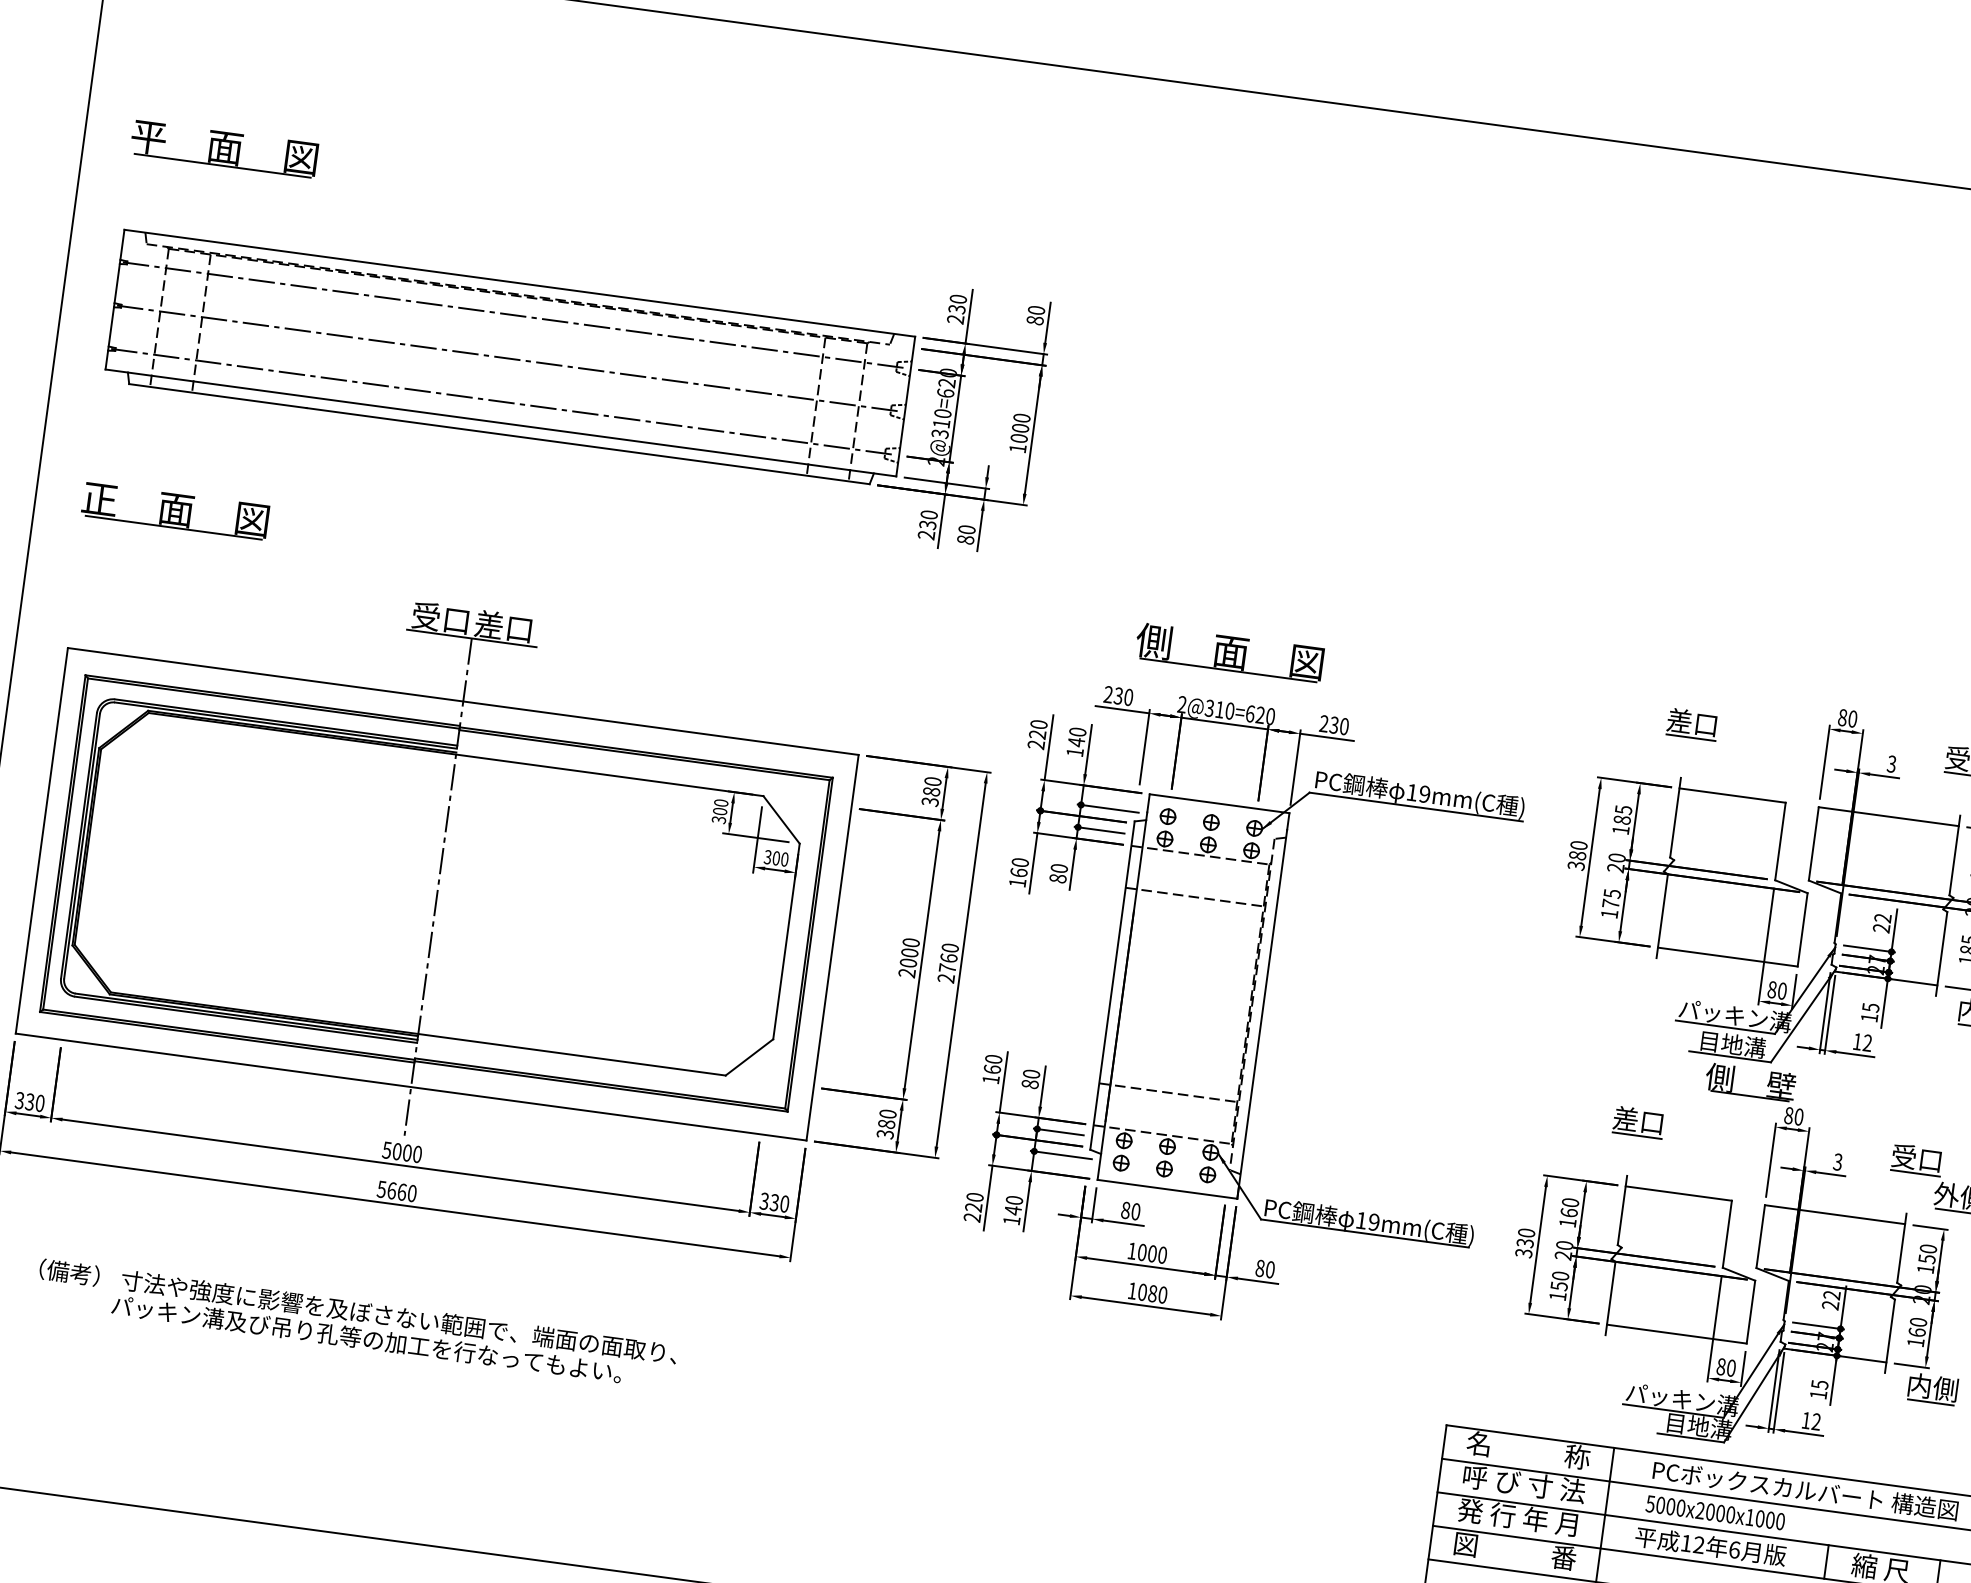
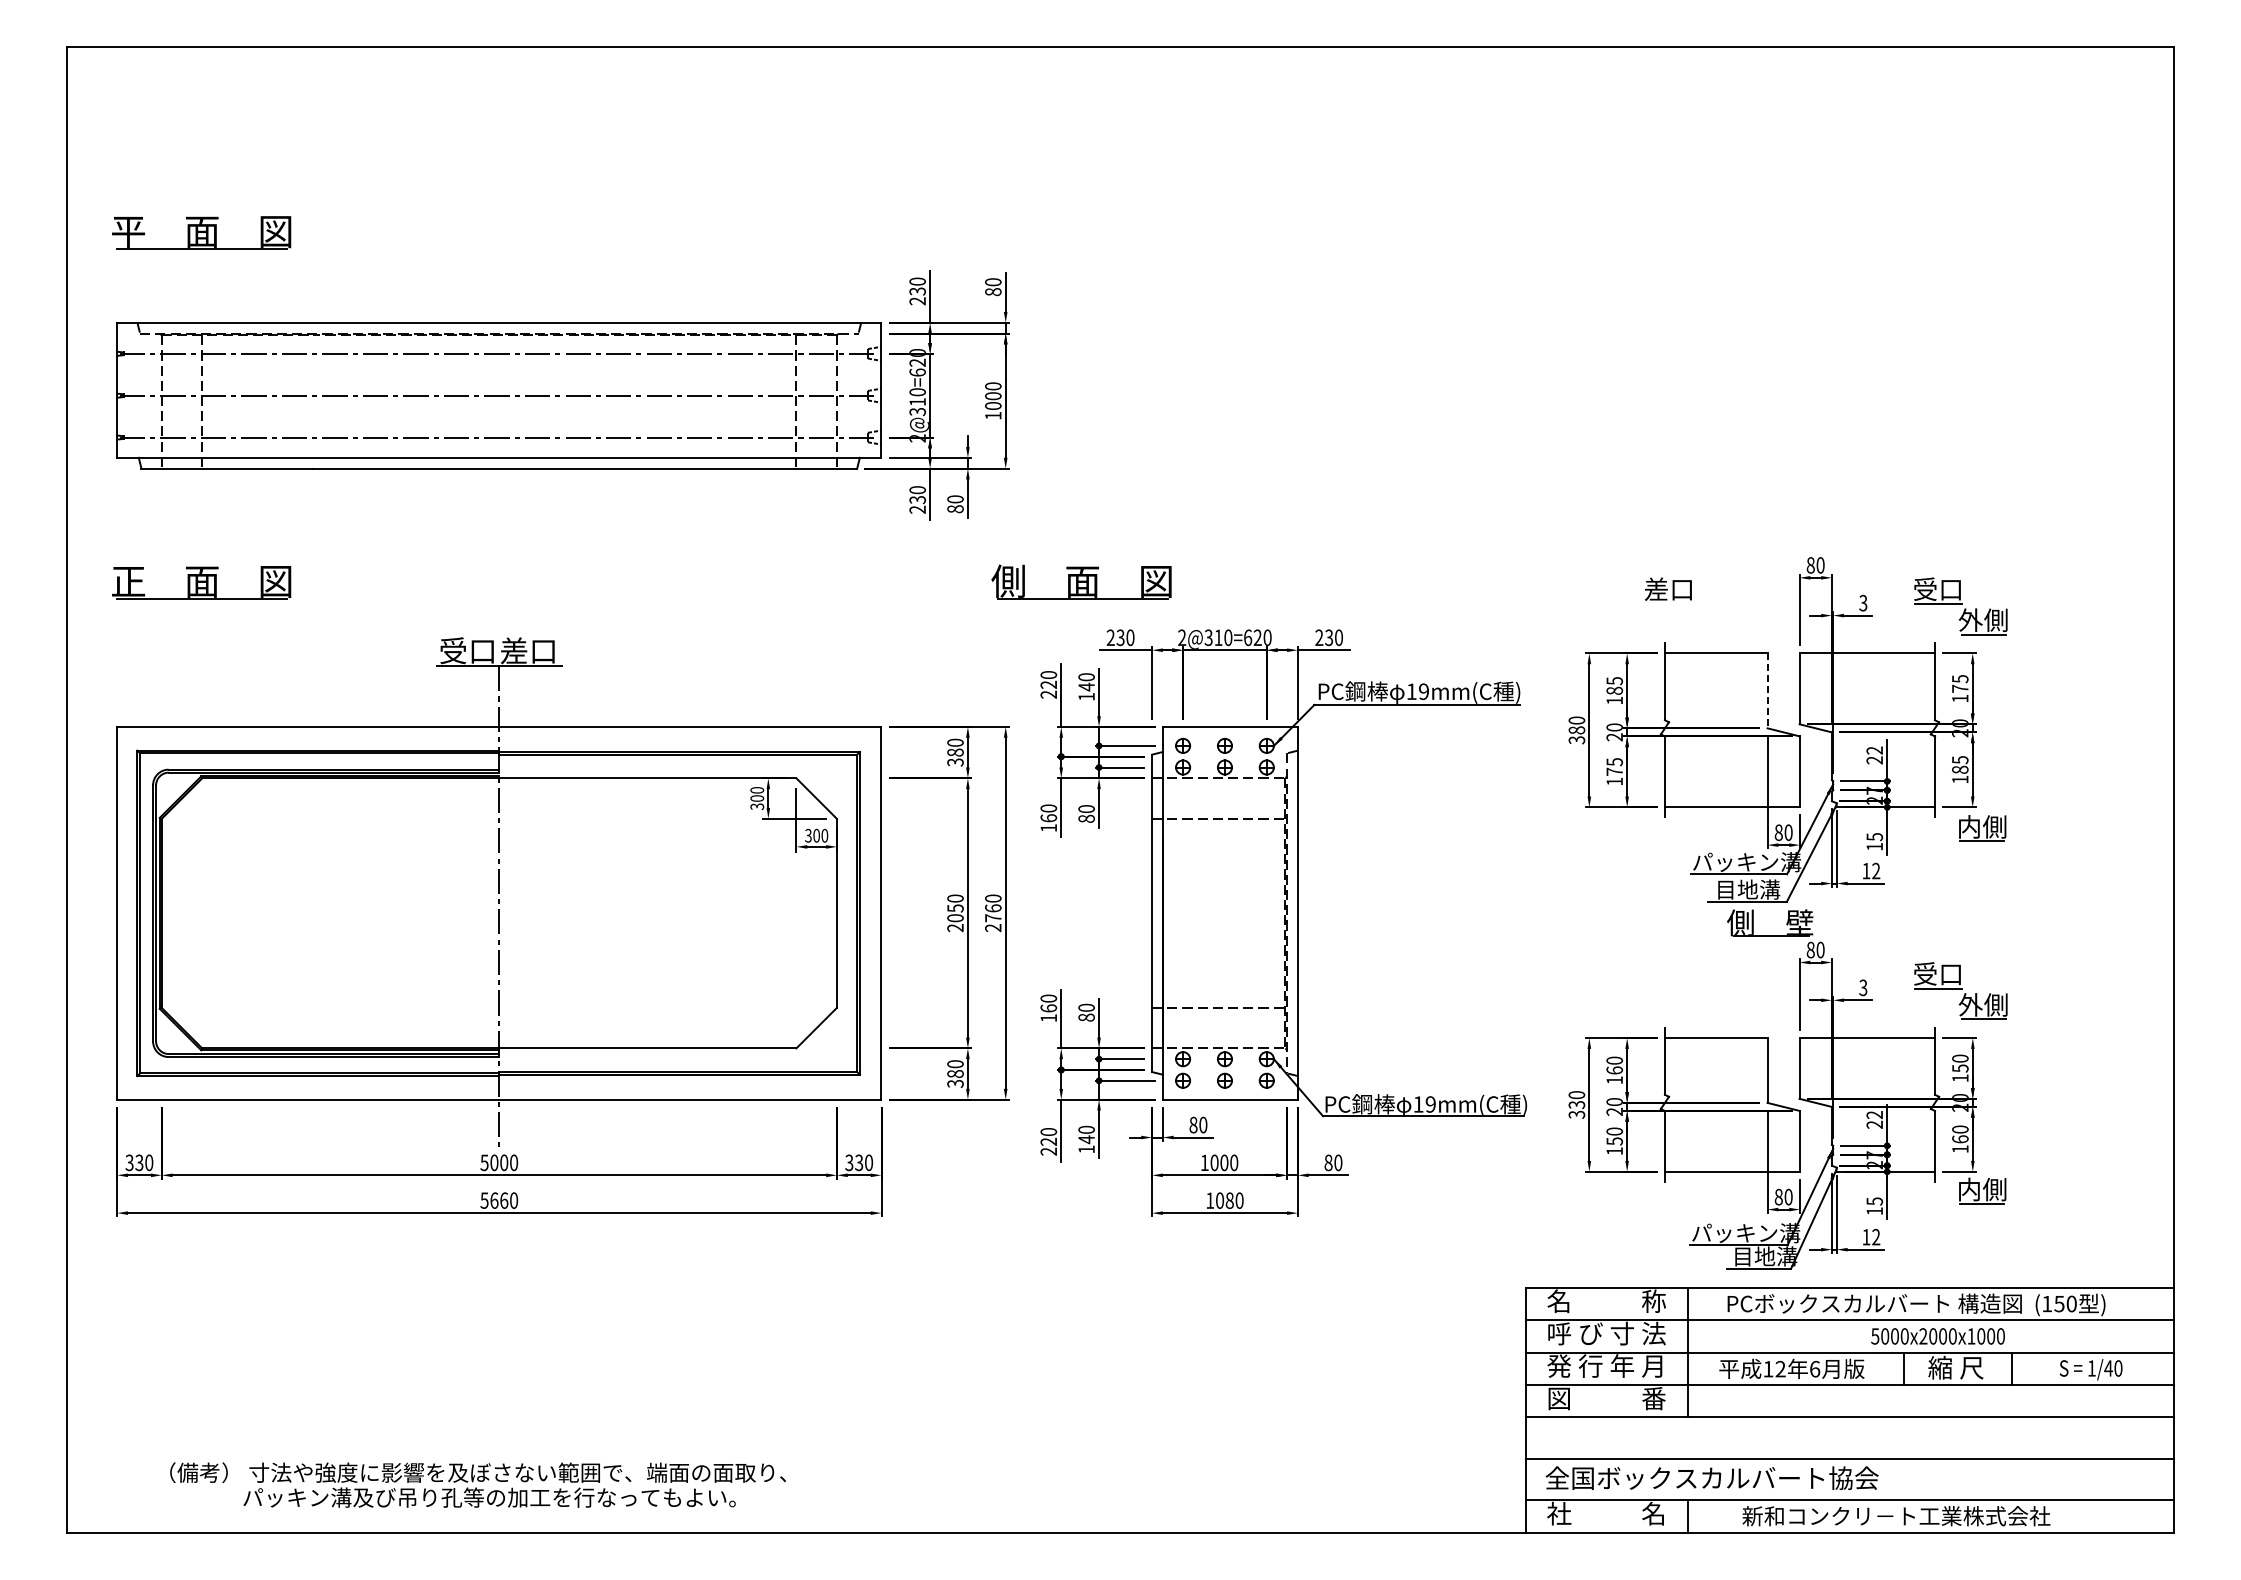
part: (1229, 651) -> (1081, 581), moved
line: (1690, 737) -> (1668, 603), removed
line: (1780, 842) -> (1767, 691), solid -> dashed
text: (909, 953) -> (955, 908), 2000 -> 2050
part: (1638, 1122) -> (1668, 975), removed
text: (356, 1323) -> (477, 1484), moved
text: (1714, 1512) -> (1937, 1336), moved

